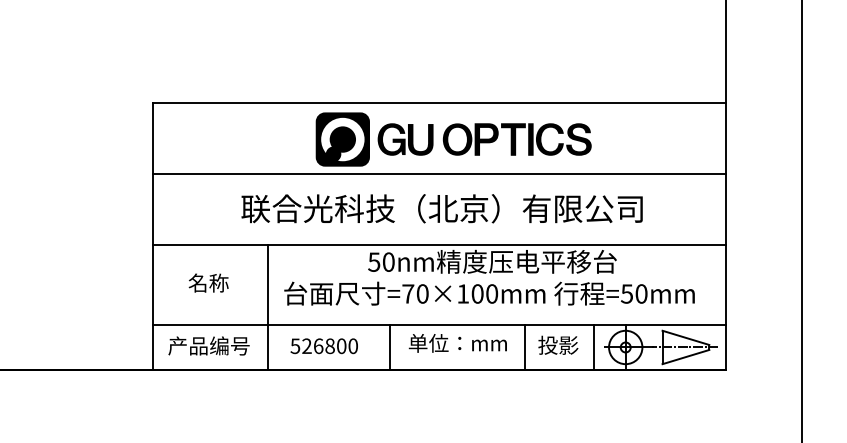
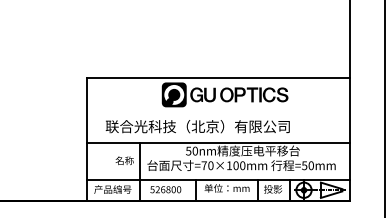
line: (439, 173) -> (218, 110), removed
text: (441, 208) -> (197, 126), moved
text: (208, 282) -> (124, 160), moved

